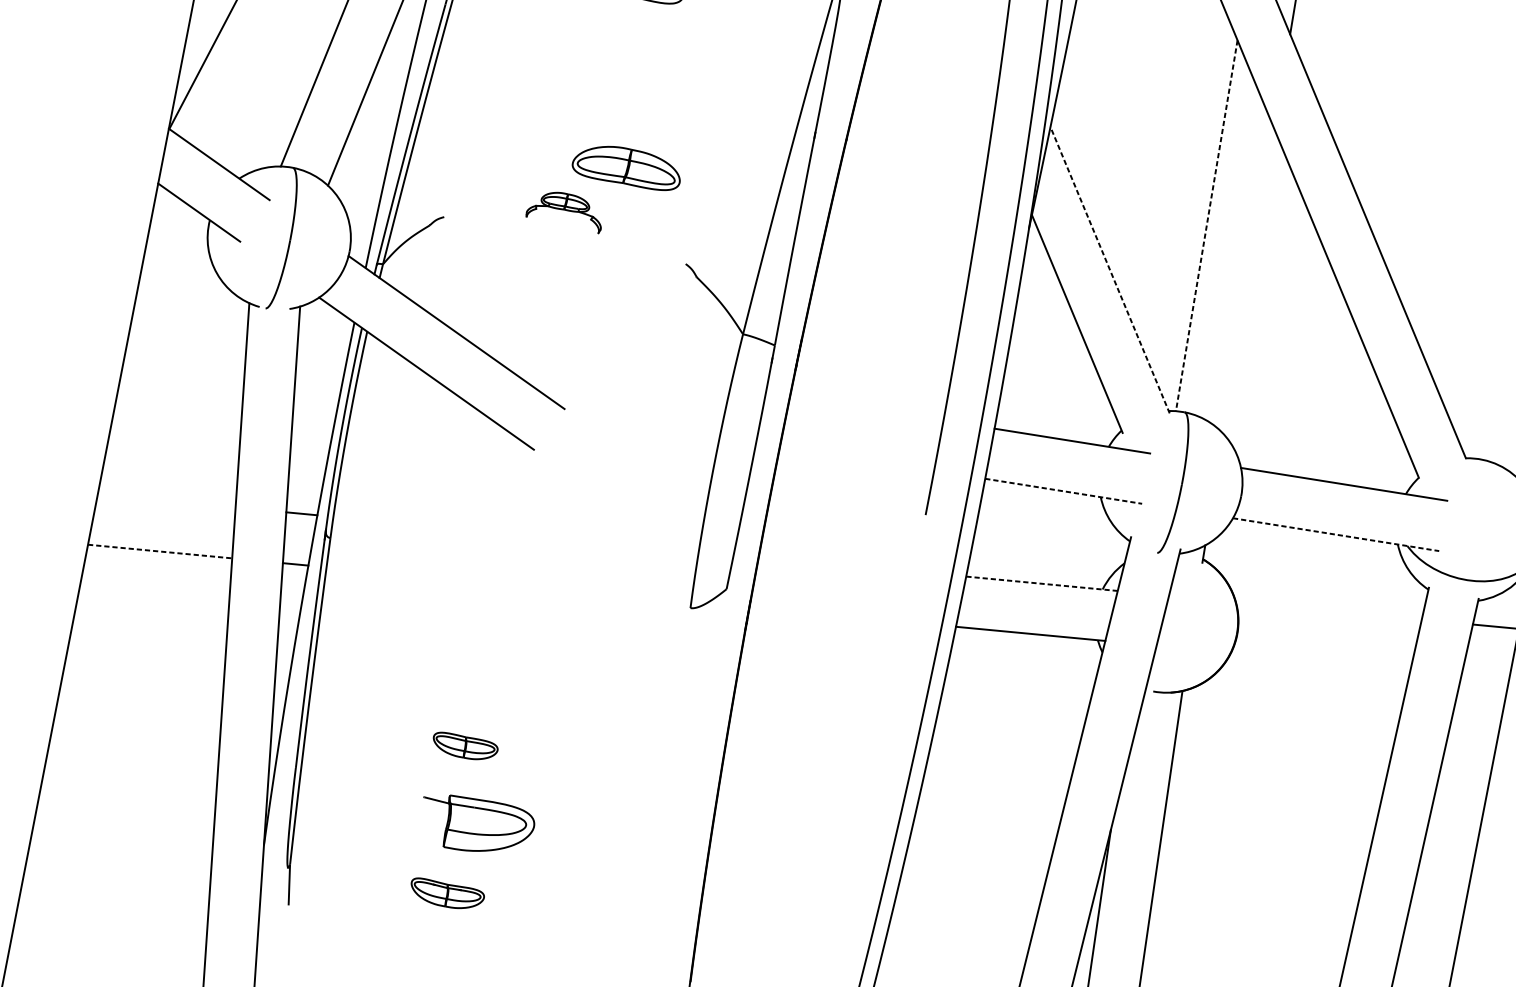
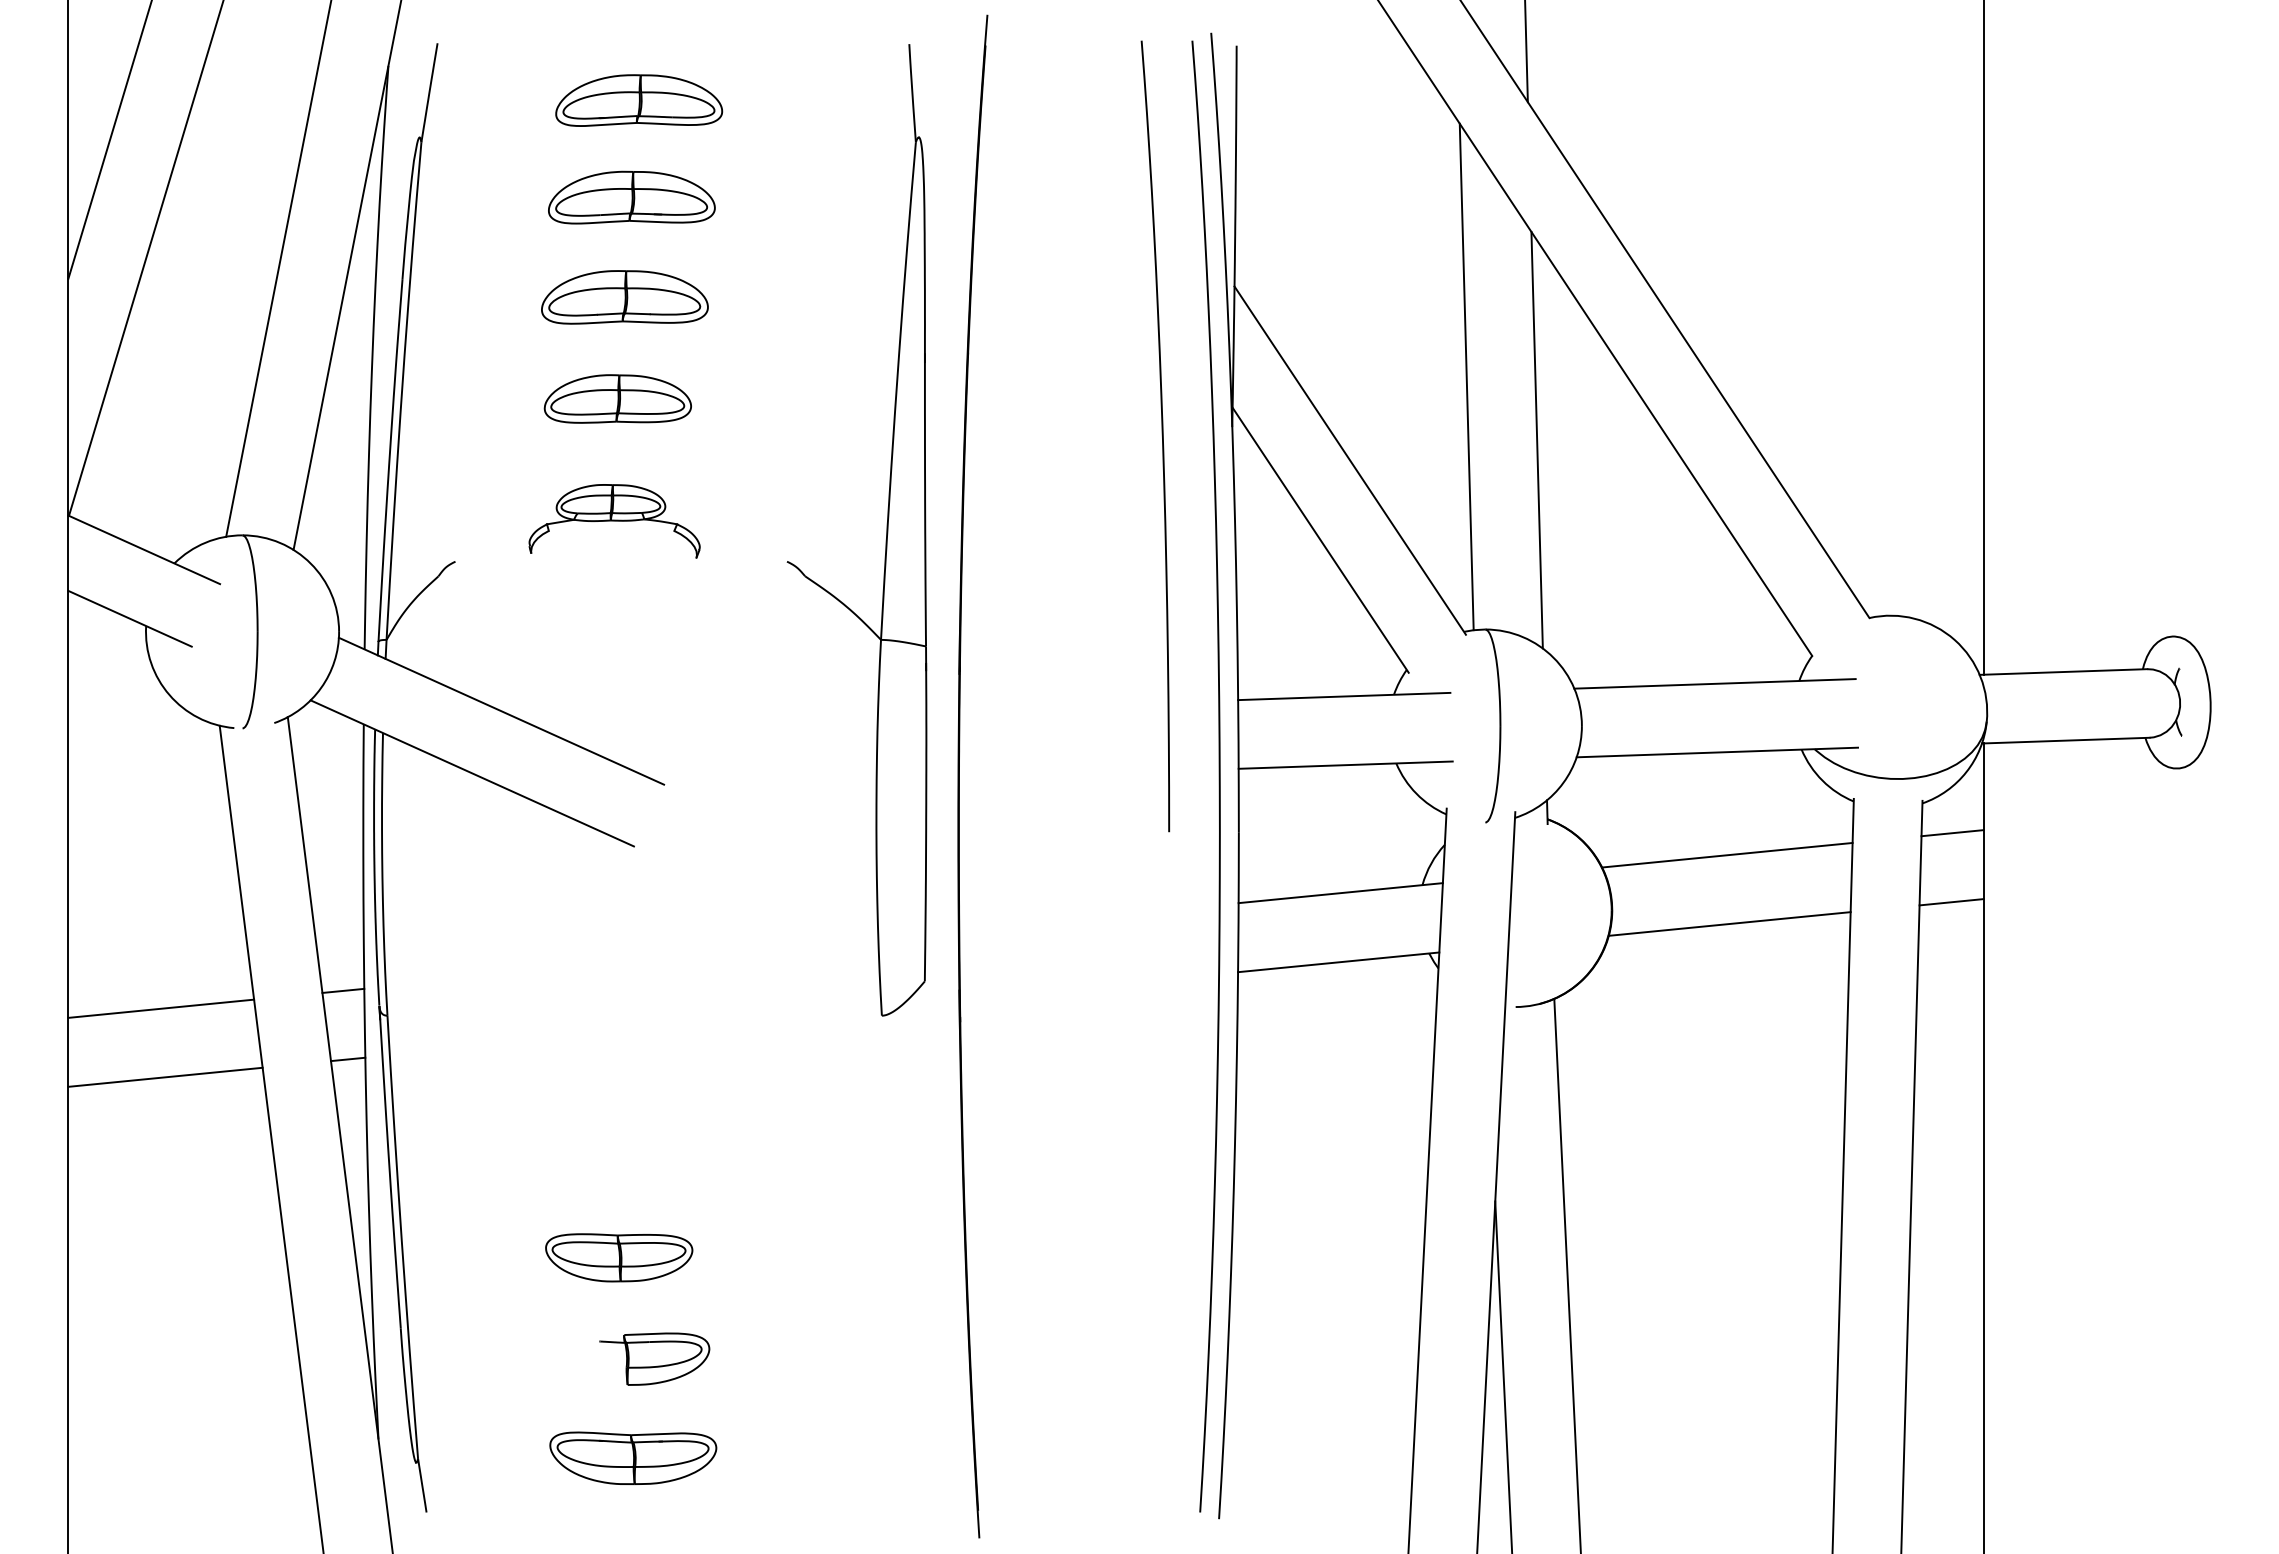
part: (604, 48) -> (624, 297), added
part: (627, 166) -> (617, 398), moved
part: (565, 210) -> (614, 521), size x1.67
line: (1206, 226) -> (1466, 377), dashed -> solid
line: (1109, 269) -> (1349, 460), dashed -> solid
line: (1248, 281) -> (1536, 439), added
line: (1064, 491) -> (1346, 765), dashed -> solid
line: (166, 500) -> (161, 1008), added
line: (1336, 534) -> (1717, 752), dashed -> solid
line: (160, 551) -> (165, 1077), dashed -> solid
line: (1041, 584) -> (1340, 893), dashed -> solid
line: (1329, 610) -> (1727, 854), added
line: (1320, 660) -> (1729, 923), added
line: (1485, 677) -> (1951, 902), added
part: (465, 747) -> (619, 1257), size x1.67
part: (476, 825) -> (654, 1358), size x0.71
part: (447, 894) -> (633, 1457), size x1.67

